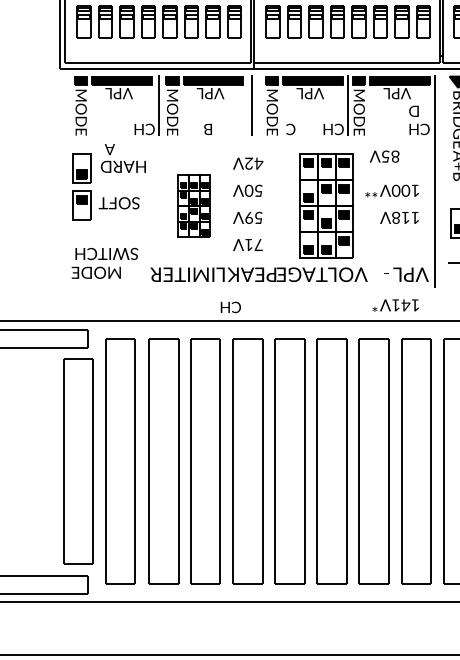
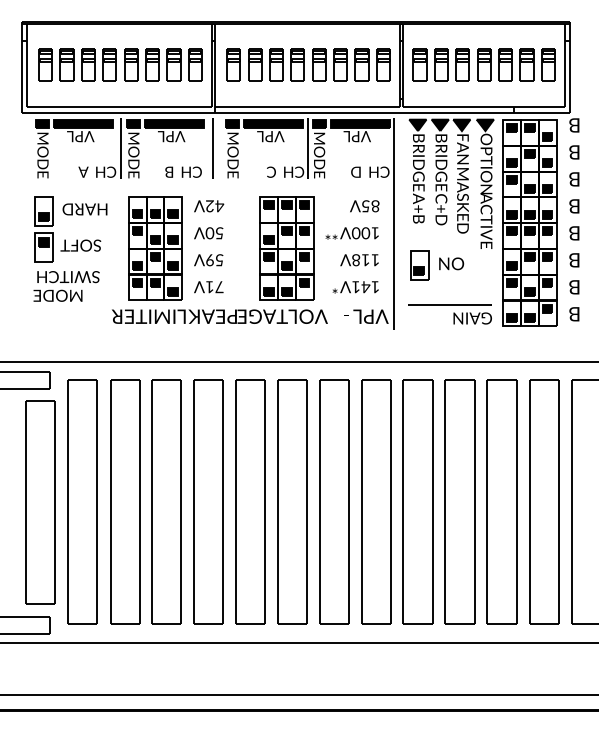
text: (413, 110) -> (355, 171), moved
text: (290, 128) -> (271, 171), moved
text: (109, 148) -> (83, 171), moved
text: (384, 156) -> (364, 206), moved
part: (194, 206) -> (155, 248), size x1.67
text: (104, 263) -> (66, 286), moved
text: (395, 305) -> (355, 287), moved
text: (230, 306) -> (191, 171), moved

